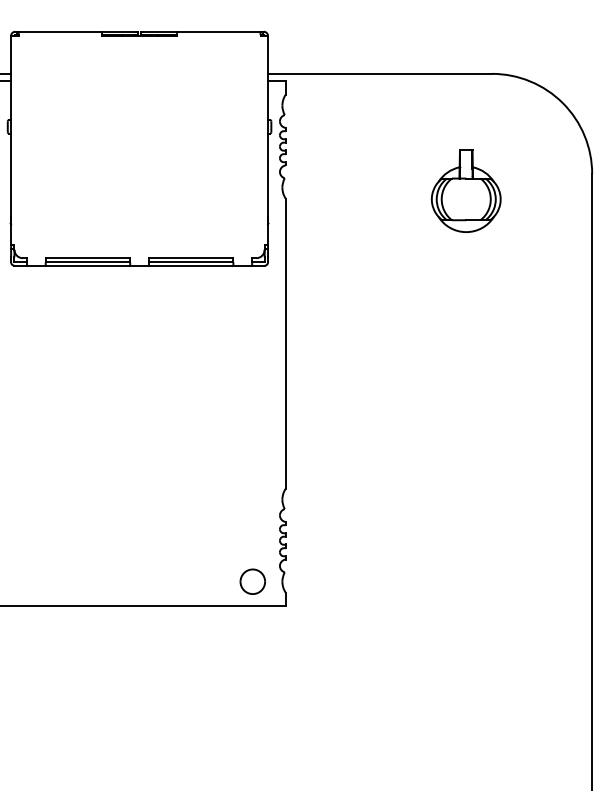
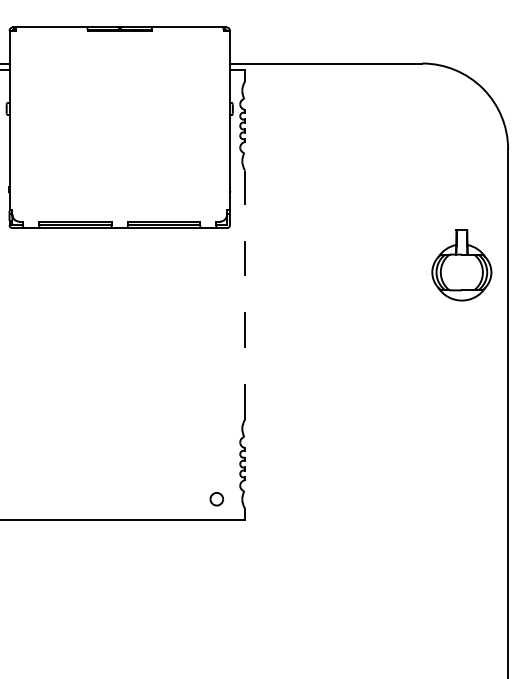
part: (466, 190) -> (462, 264), moved
line: (285, 343) -> (244, 294), solid -> dashed
part: (252, 581) -> (216, 499), size x0.6

